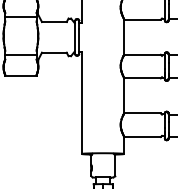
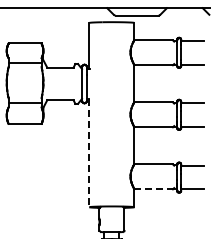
line: (81, 103) -> (89, 153), solid -> dashed
line: (143, 137) -> (154, 189), solid -> dashed

